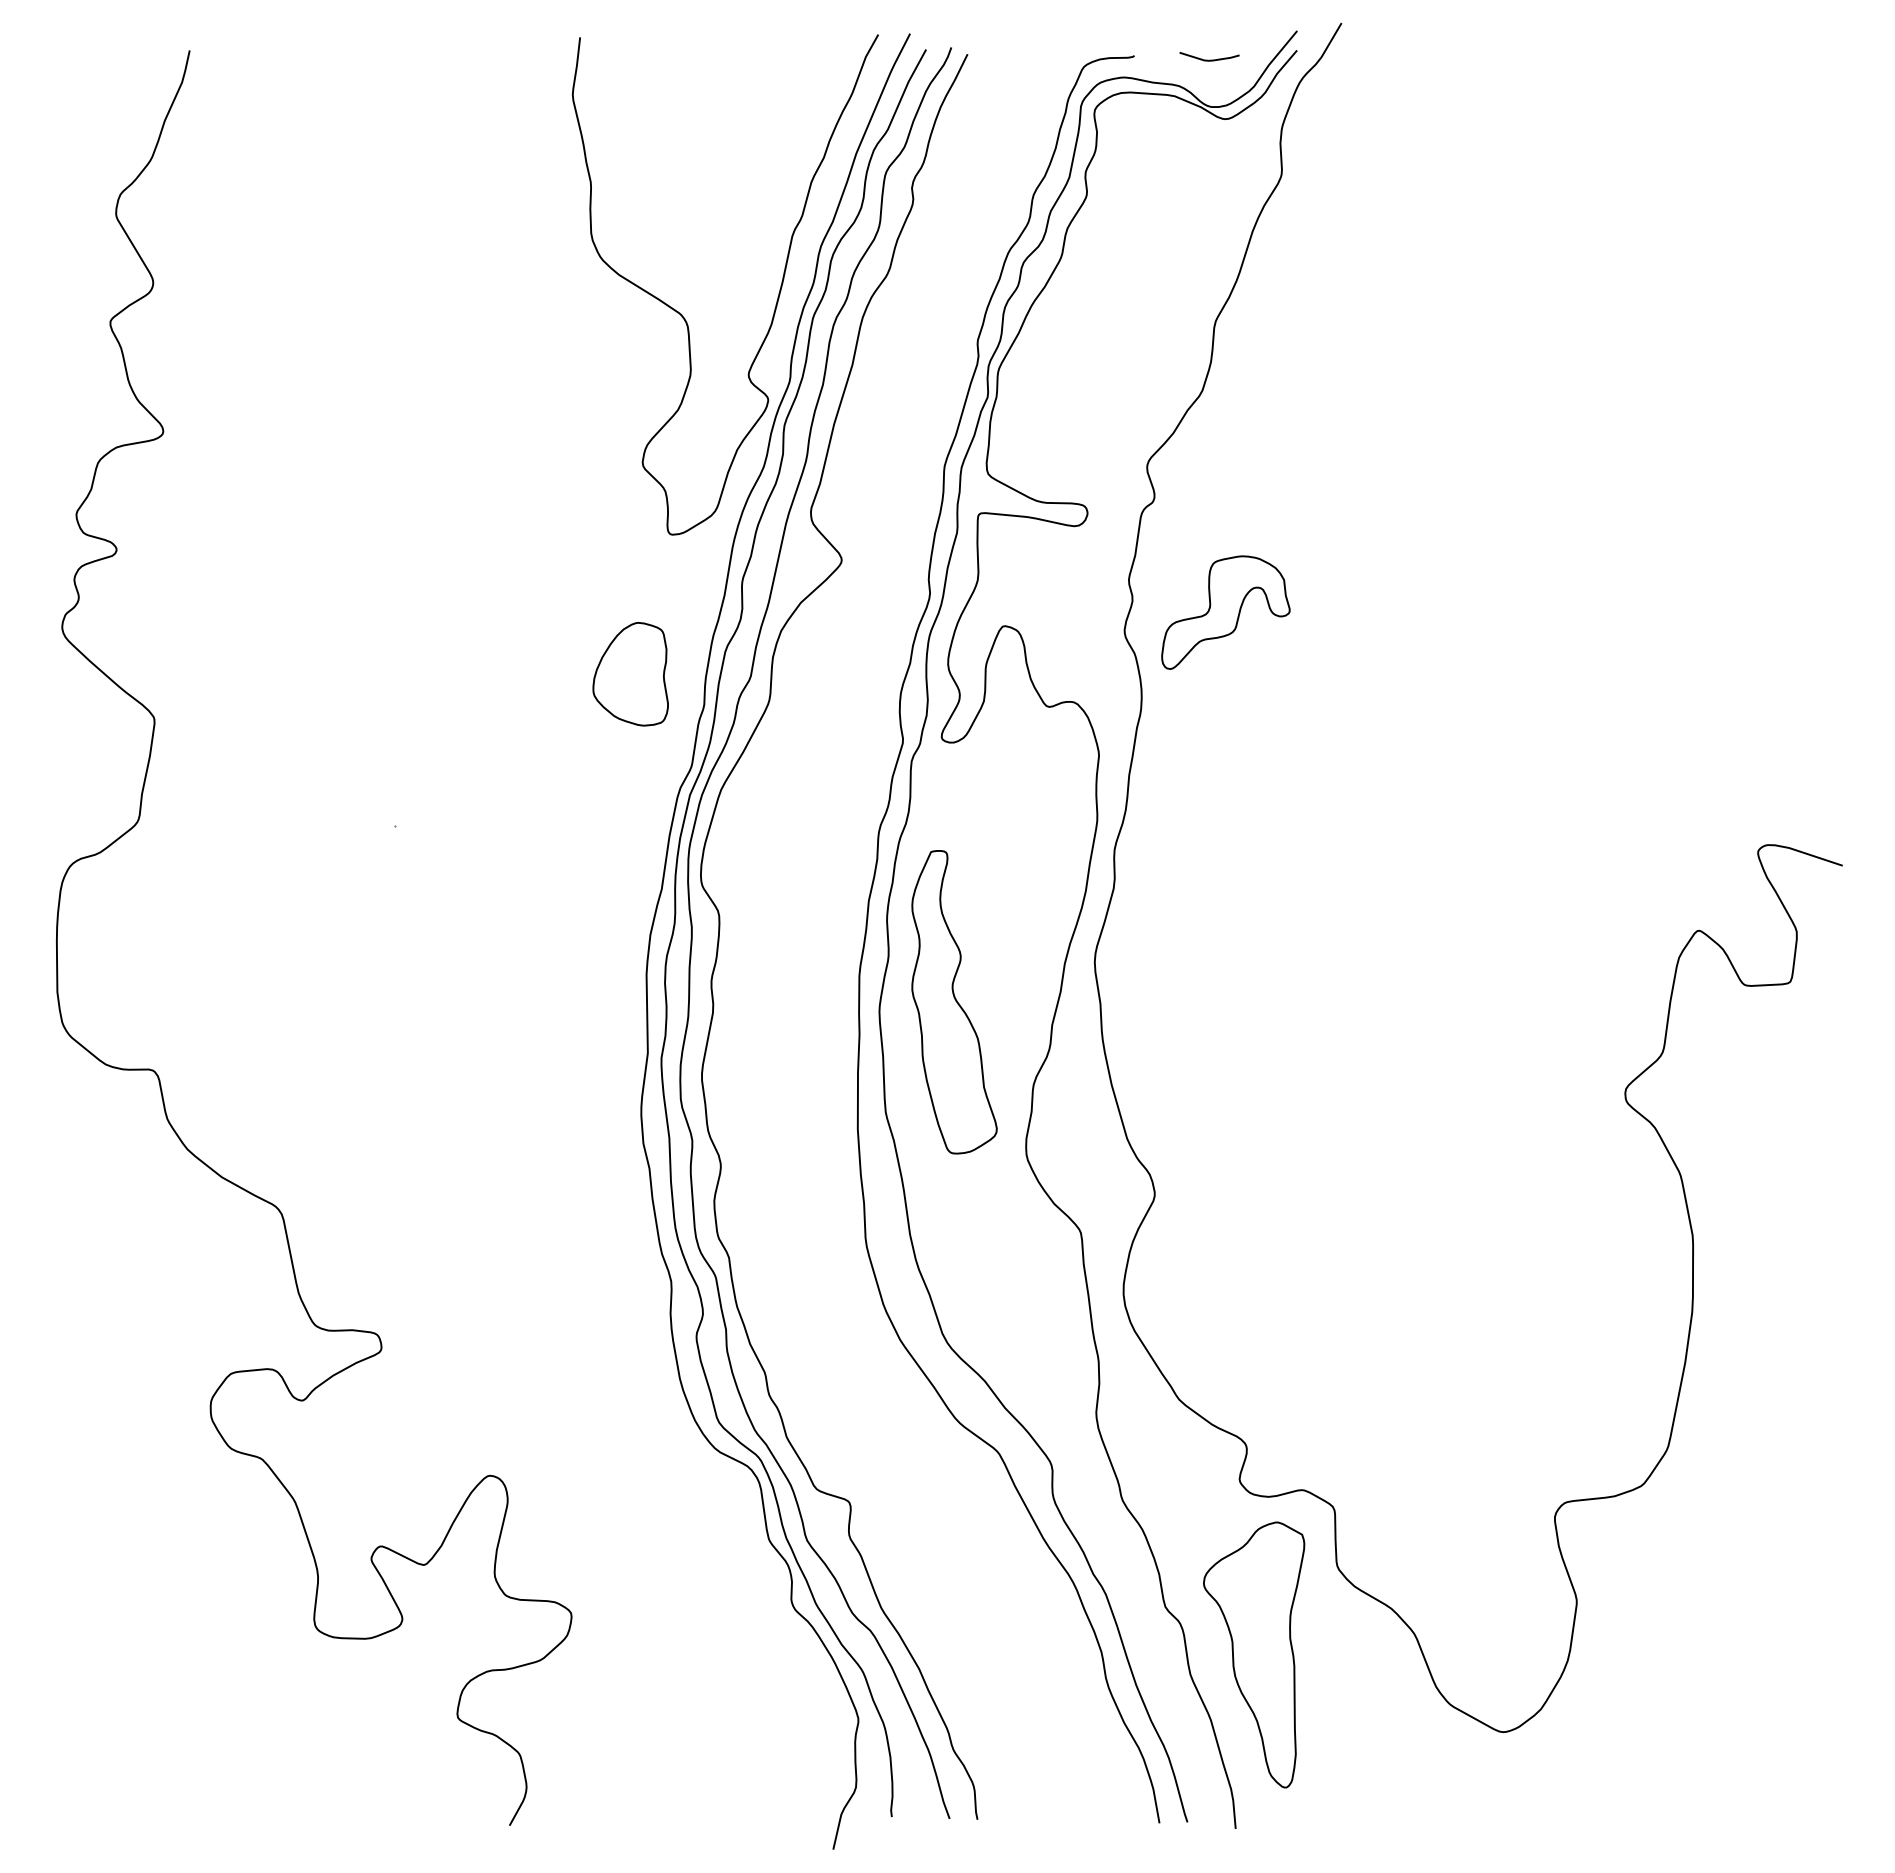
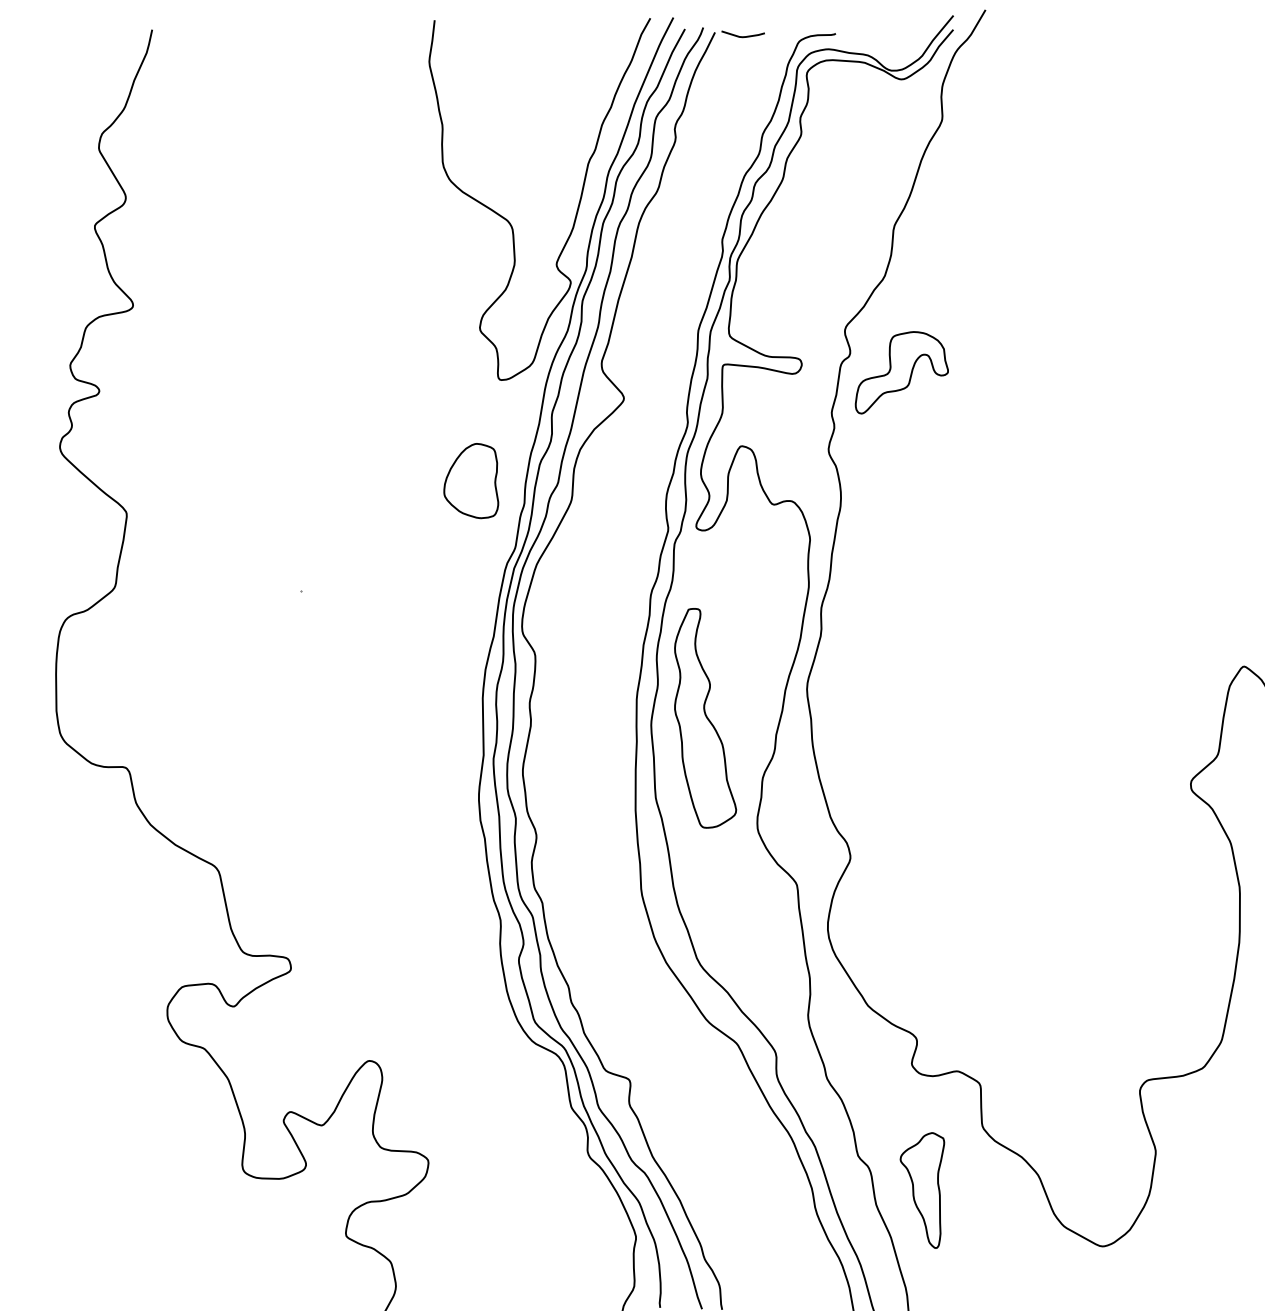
curve: (1209, 59) -> (743, 36), moved
part: (1225, 612) -> (901, 372), moved
part: (1254, 1654) -> (922, 1190), size x0.6

